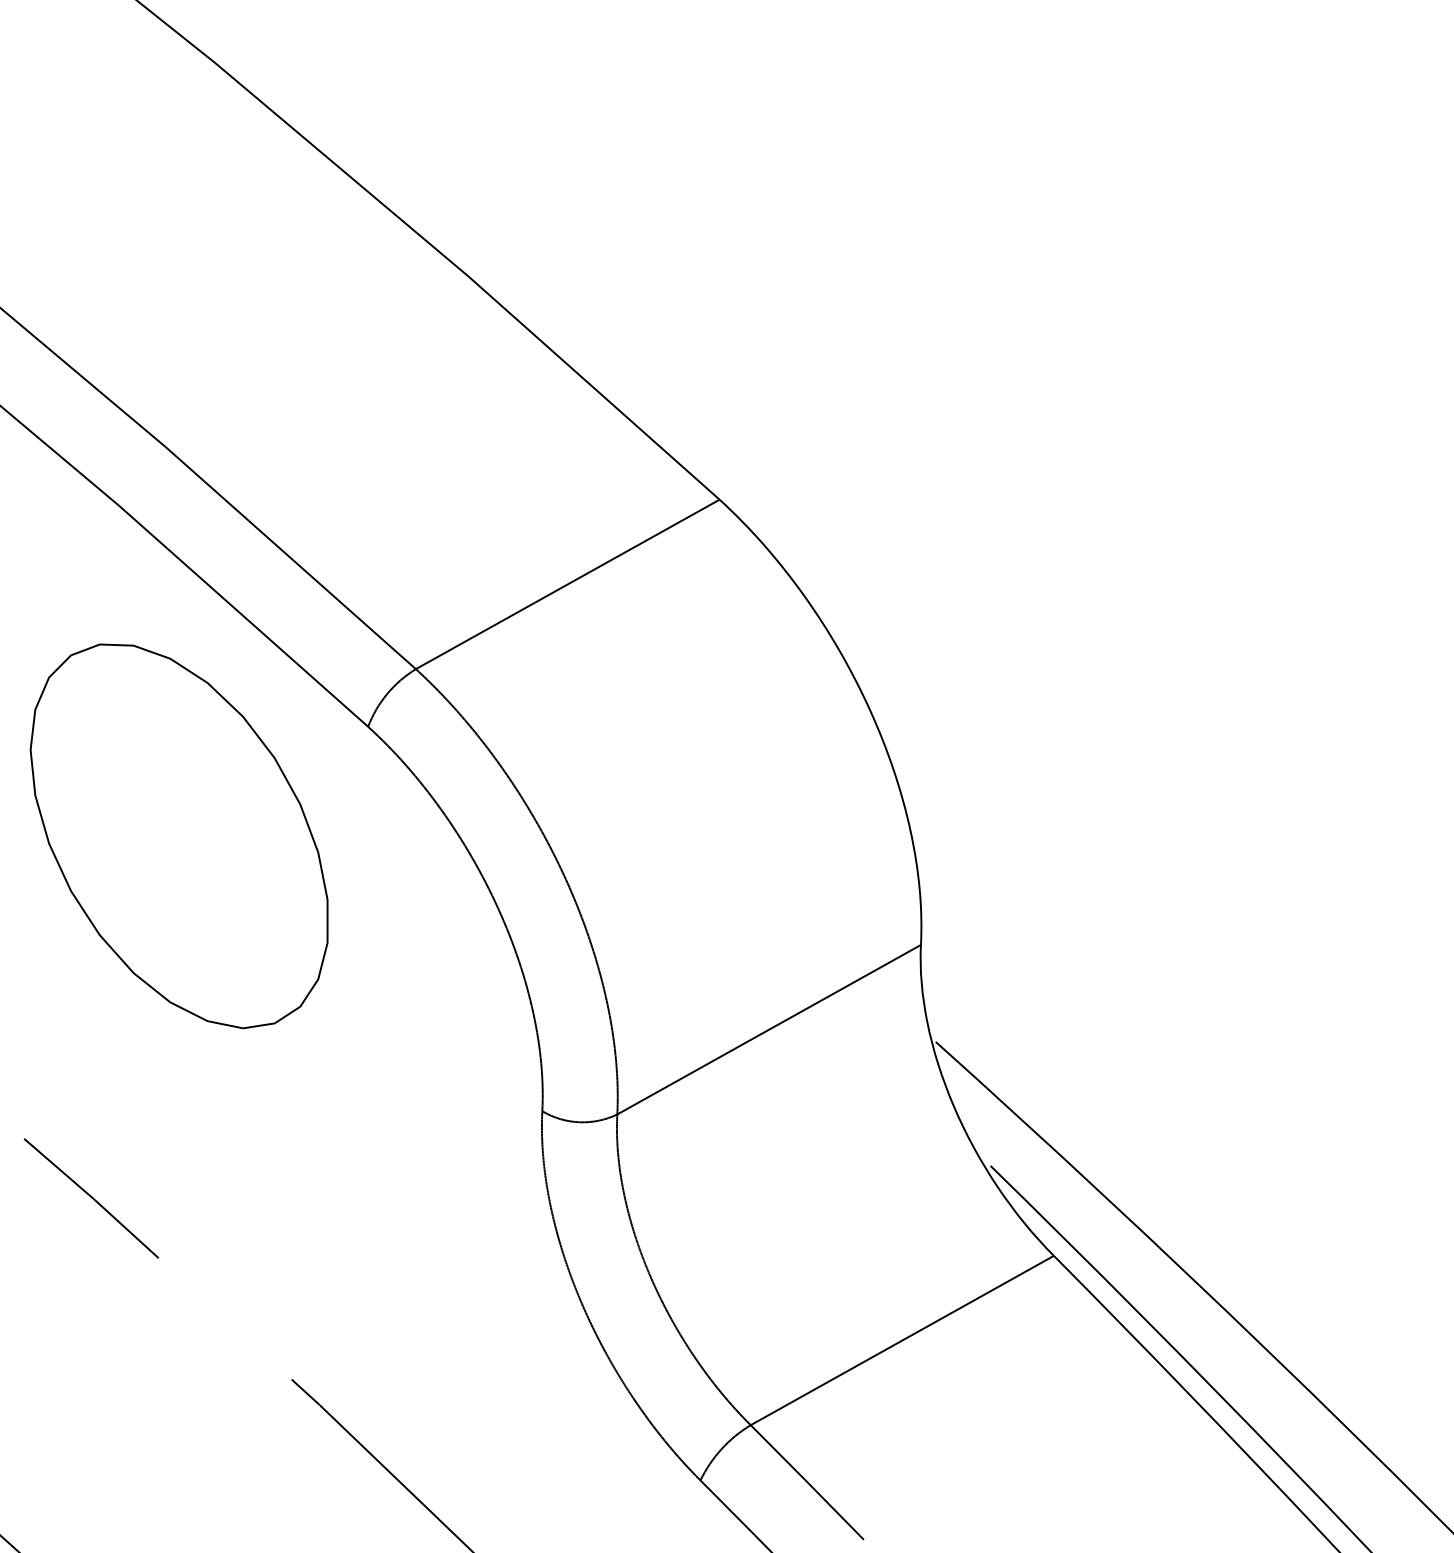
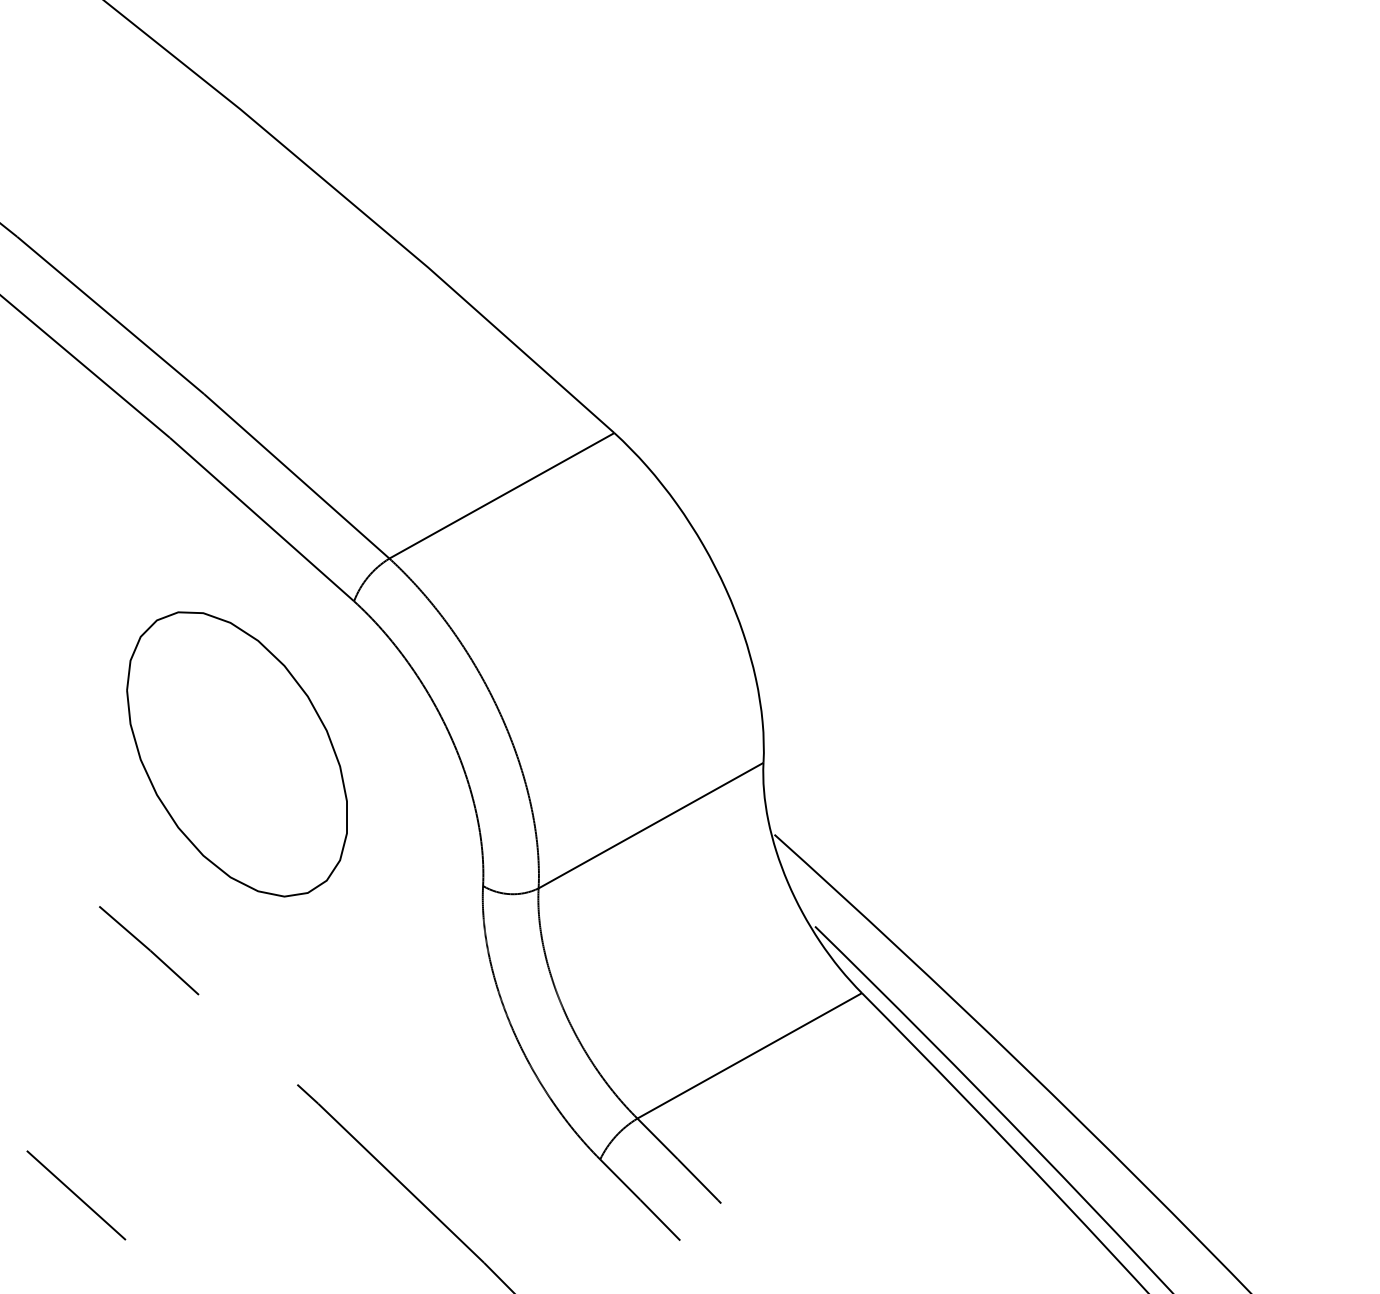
part: (178, 836) -> (236, 754), moved

